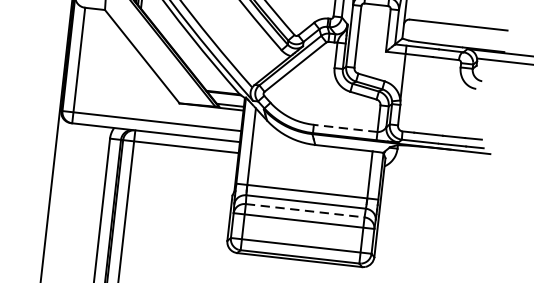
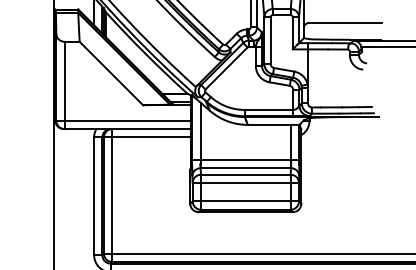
line: (344, 128) -> (268, 110), dashed -> solid
line: (304, 210) -> (245, 174), dashed -> solid

